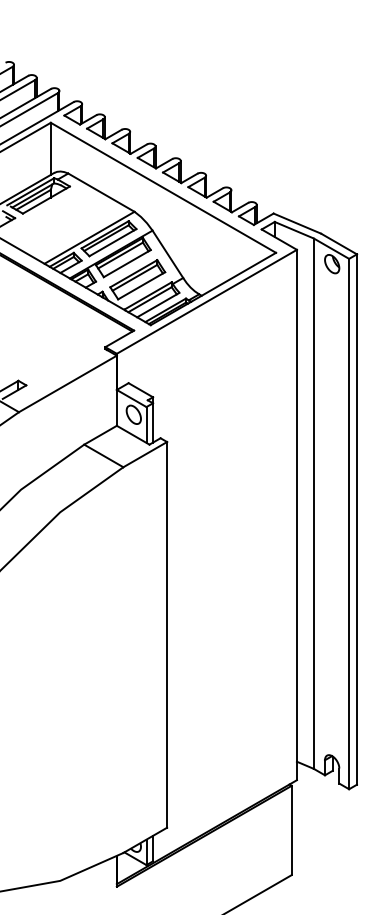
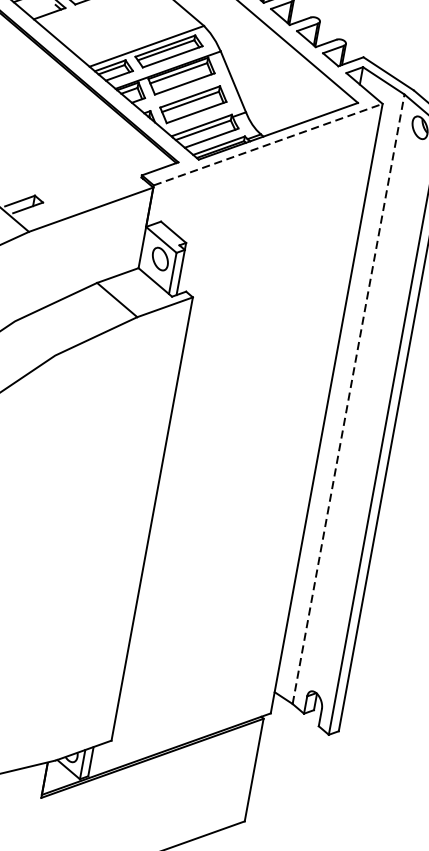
line: (206, 301) -> (267, 144), solid -> dashed
line: (313, 503) -> (348, 398), solid -> dashed

